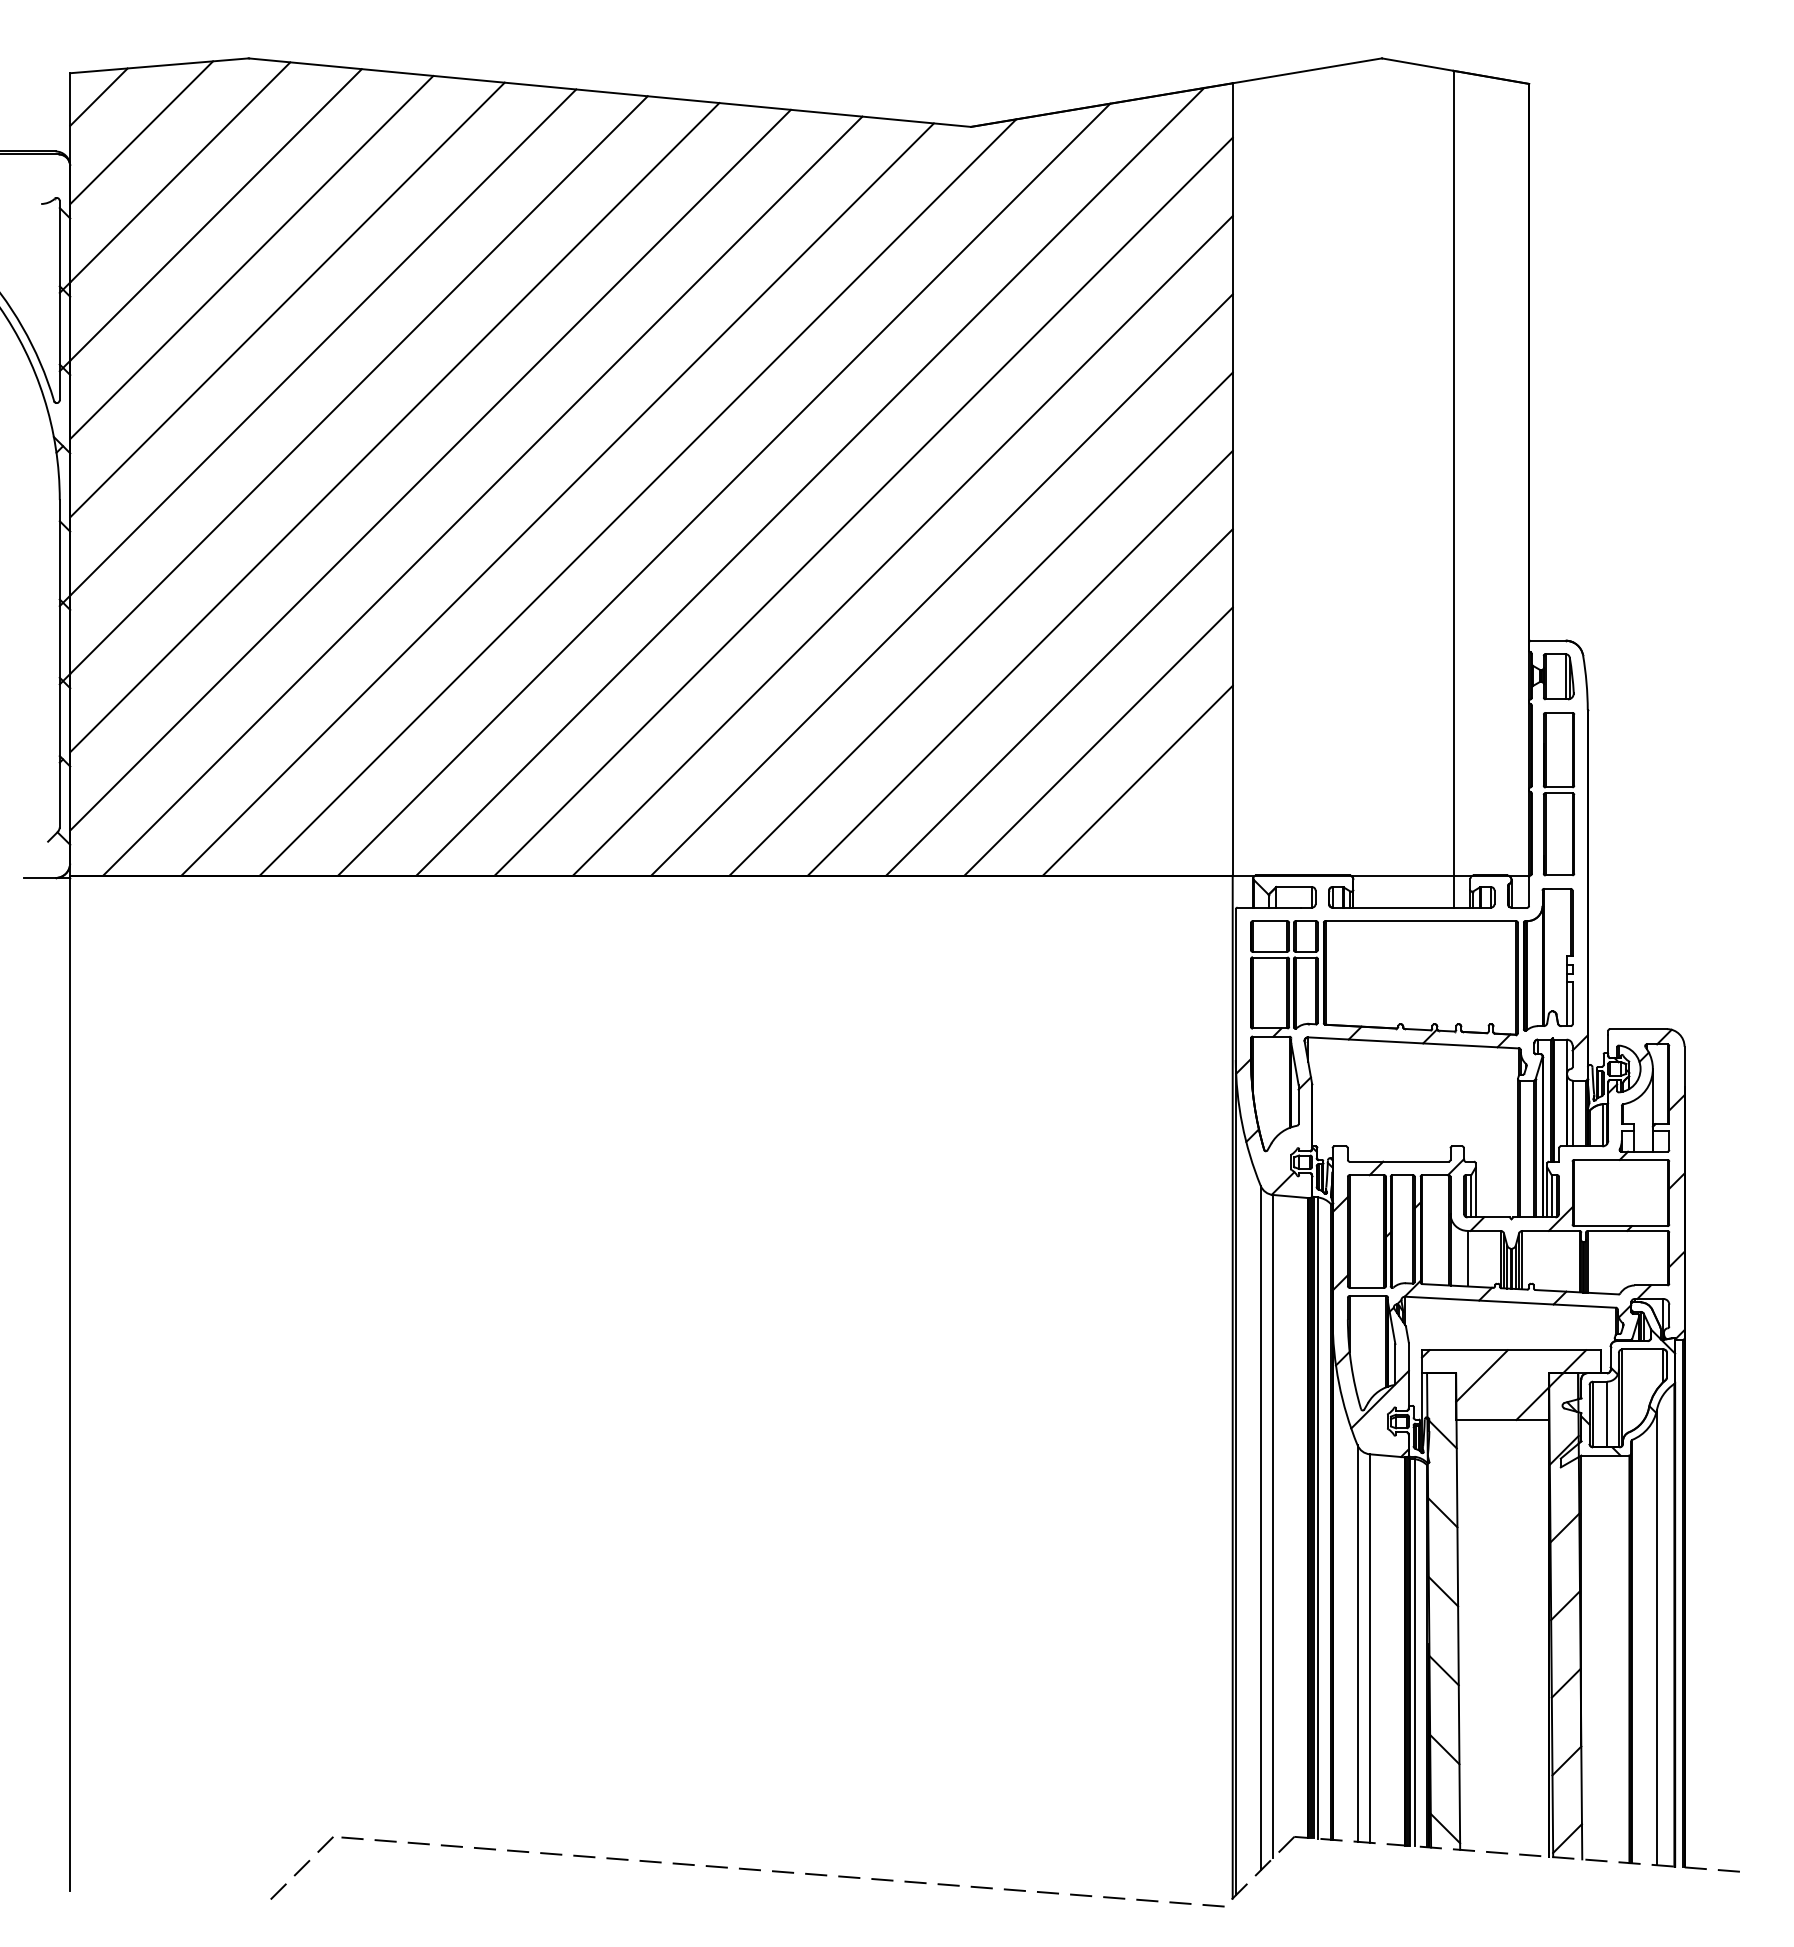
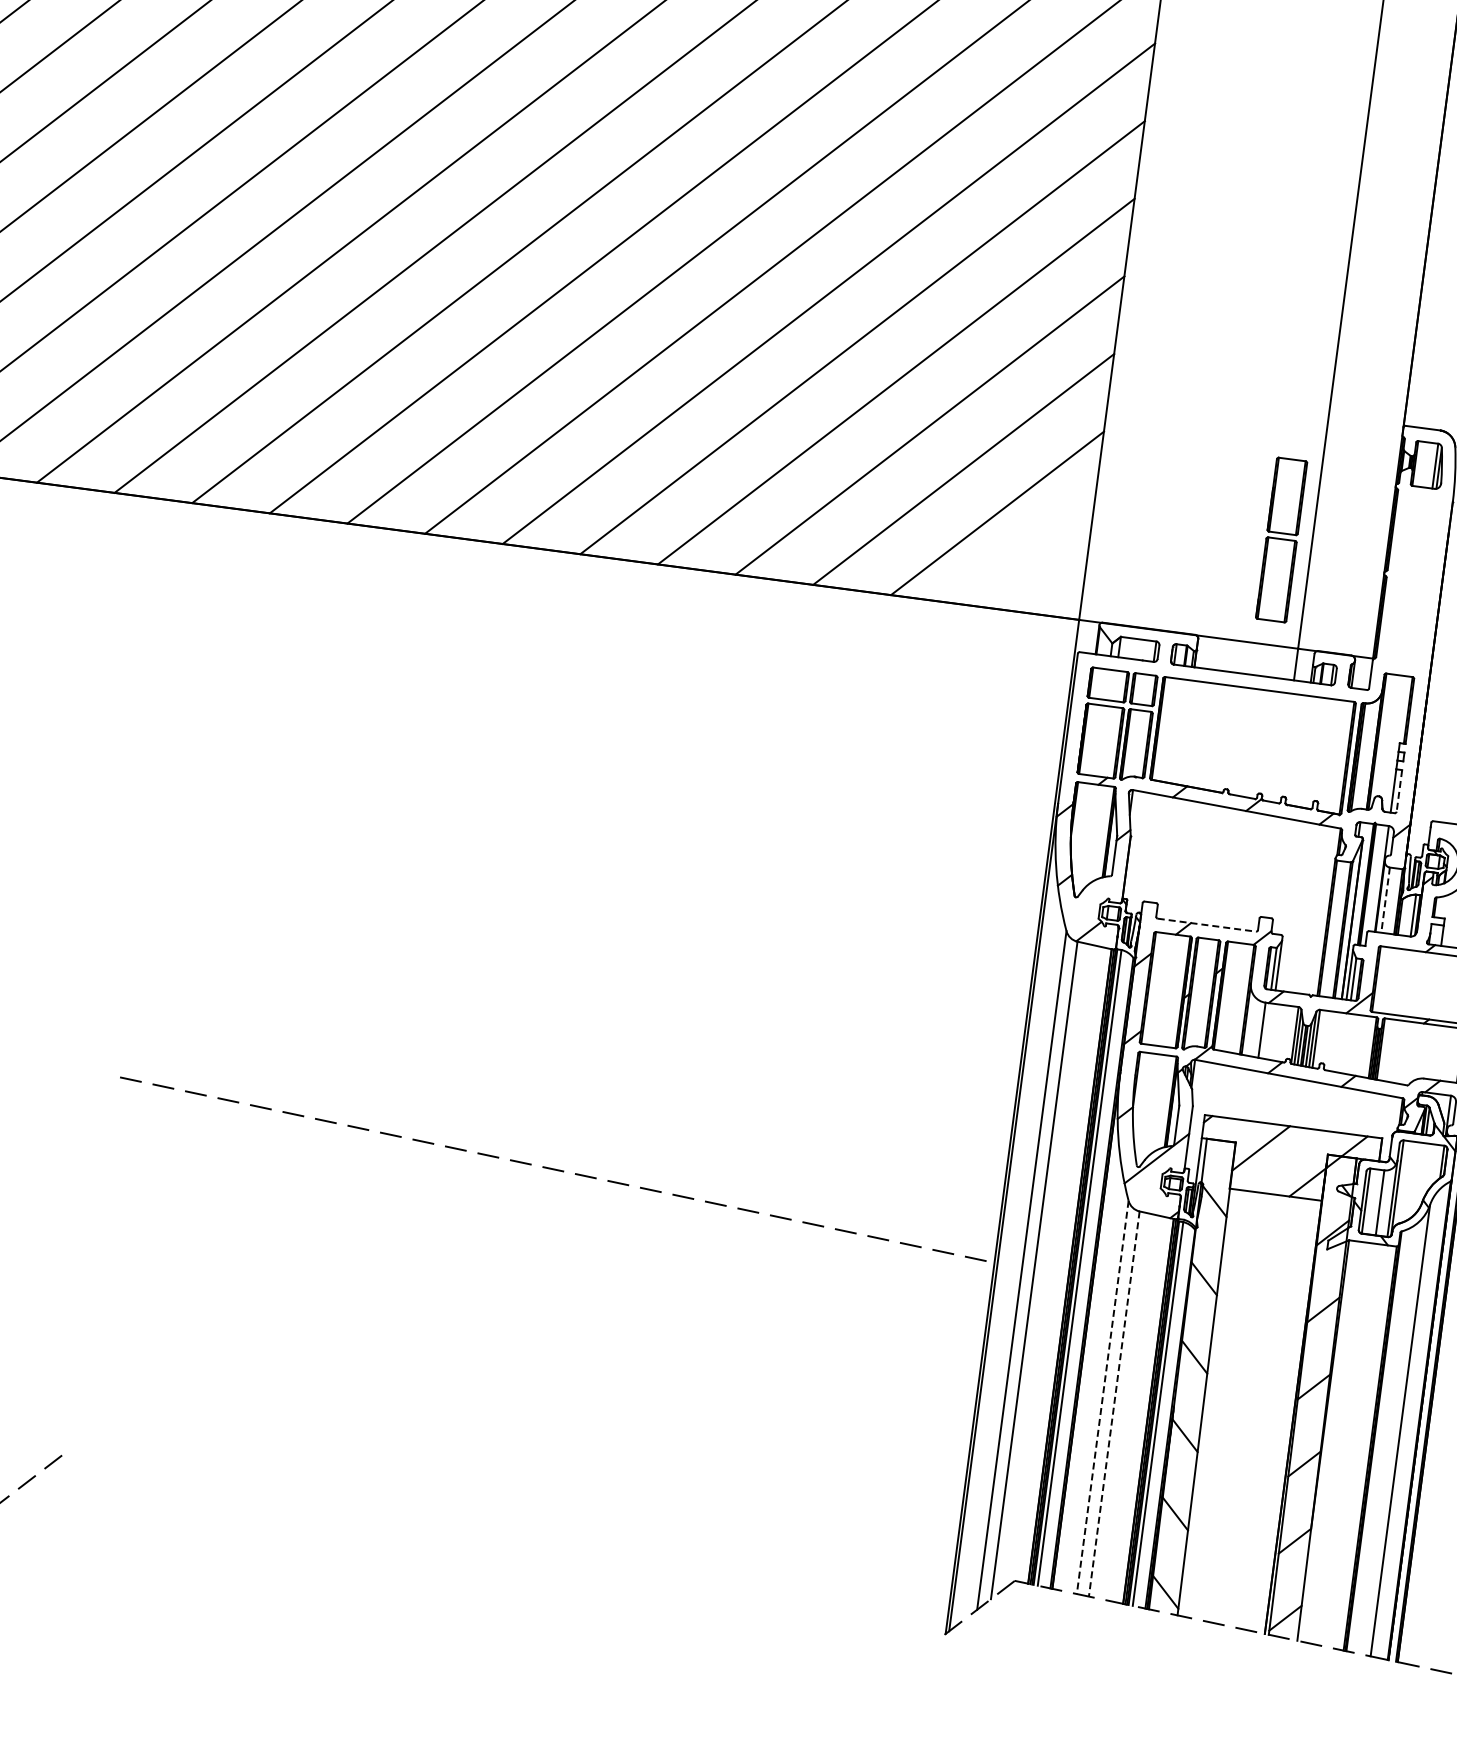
part: (1558, 794) -> (1281, 540), moved
line: (1572, 1003) -> (1399, 790), solid -> dashed
line: (1573, 1113) -> (1386, 900), solid -> dashed
line: (1399, 1161) -> (1207, 925), solid -> dashed
line: (1357, 1644) -> (1102, 1398), solid -> dashed
line: (1369, 1649) -> (1113, 1404), solid -> dashed
line: (782, 1871) -> (552, 1168), moved

